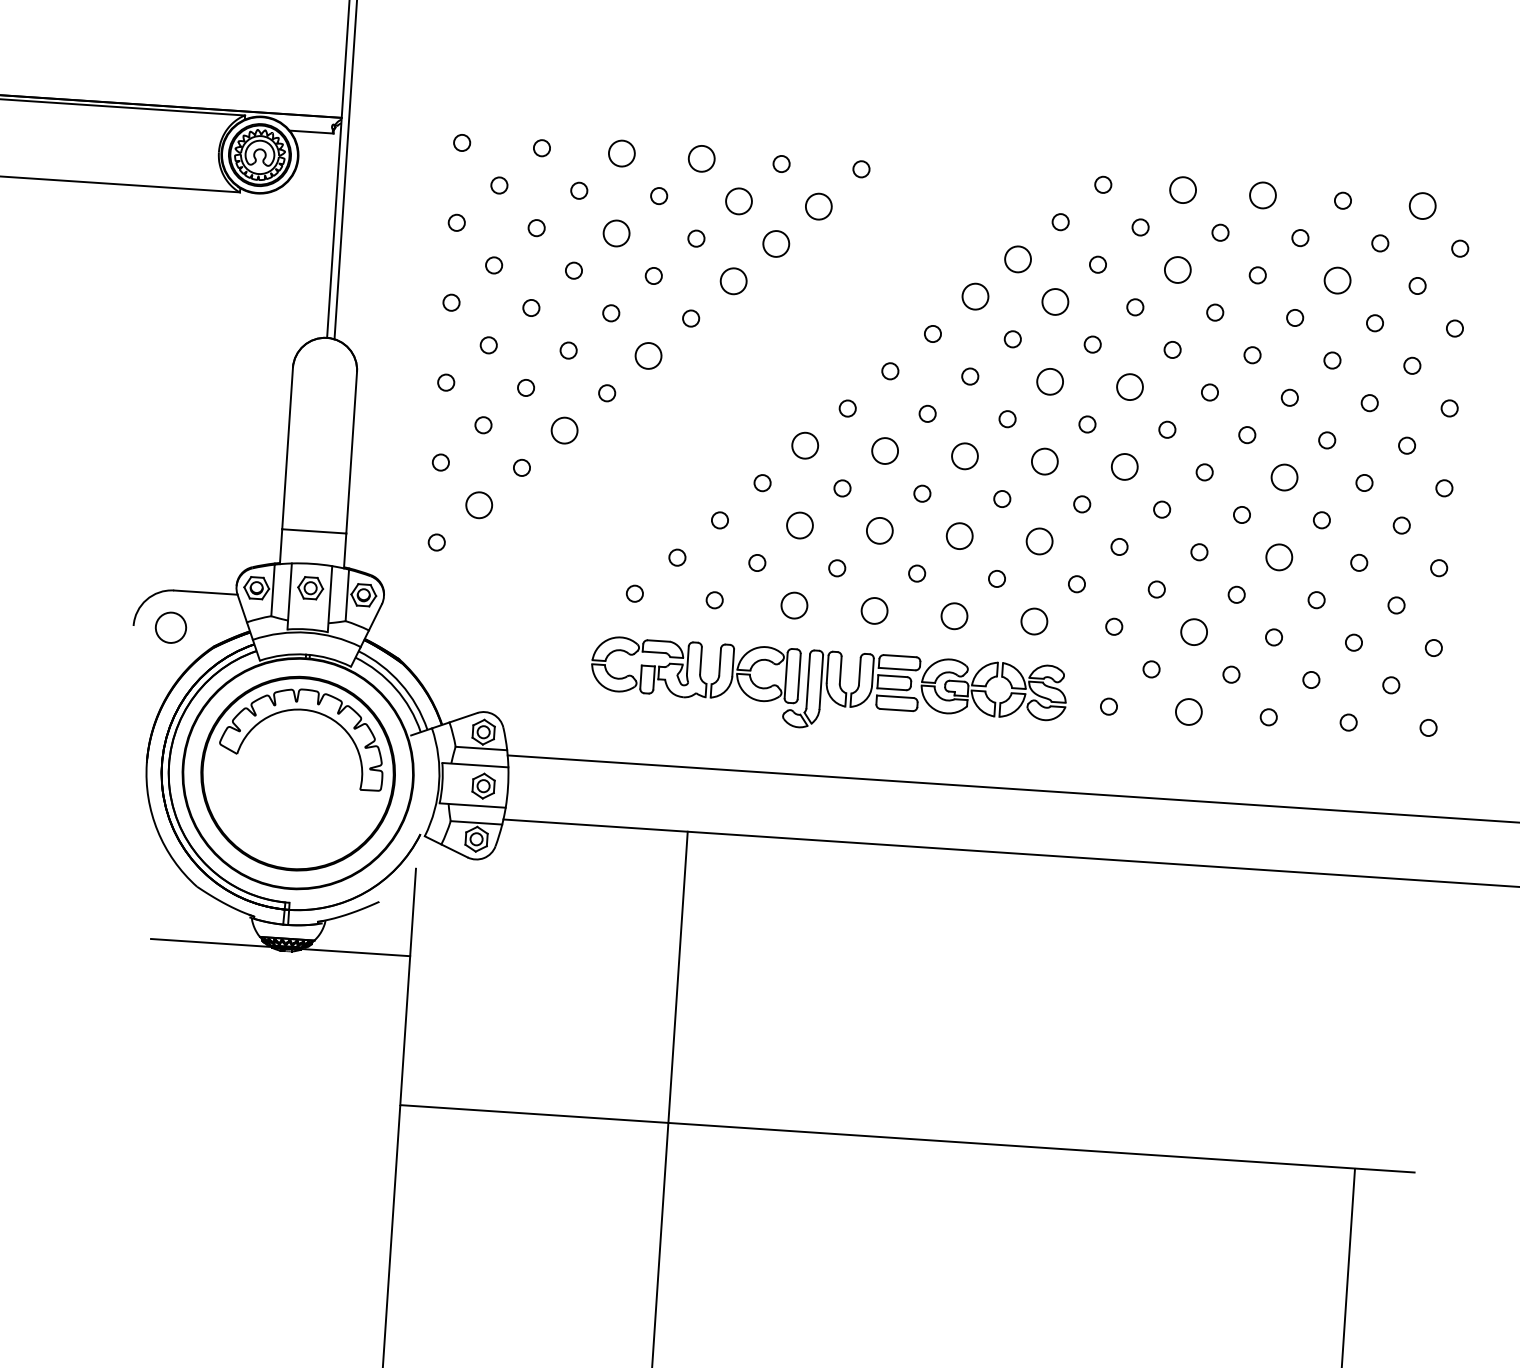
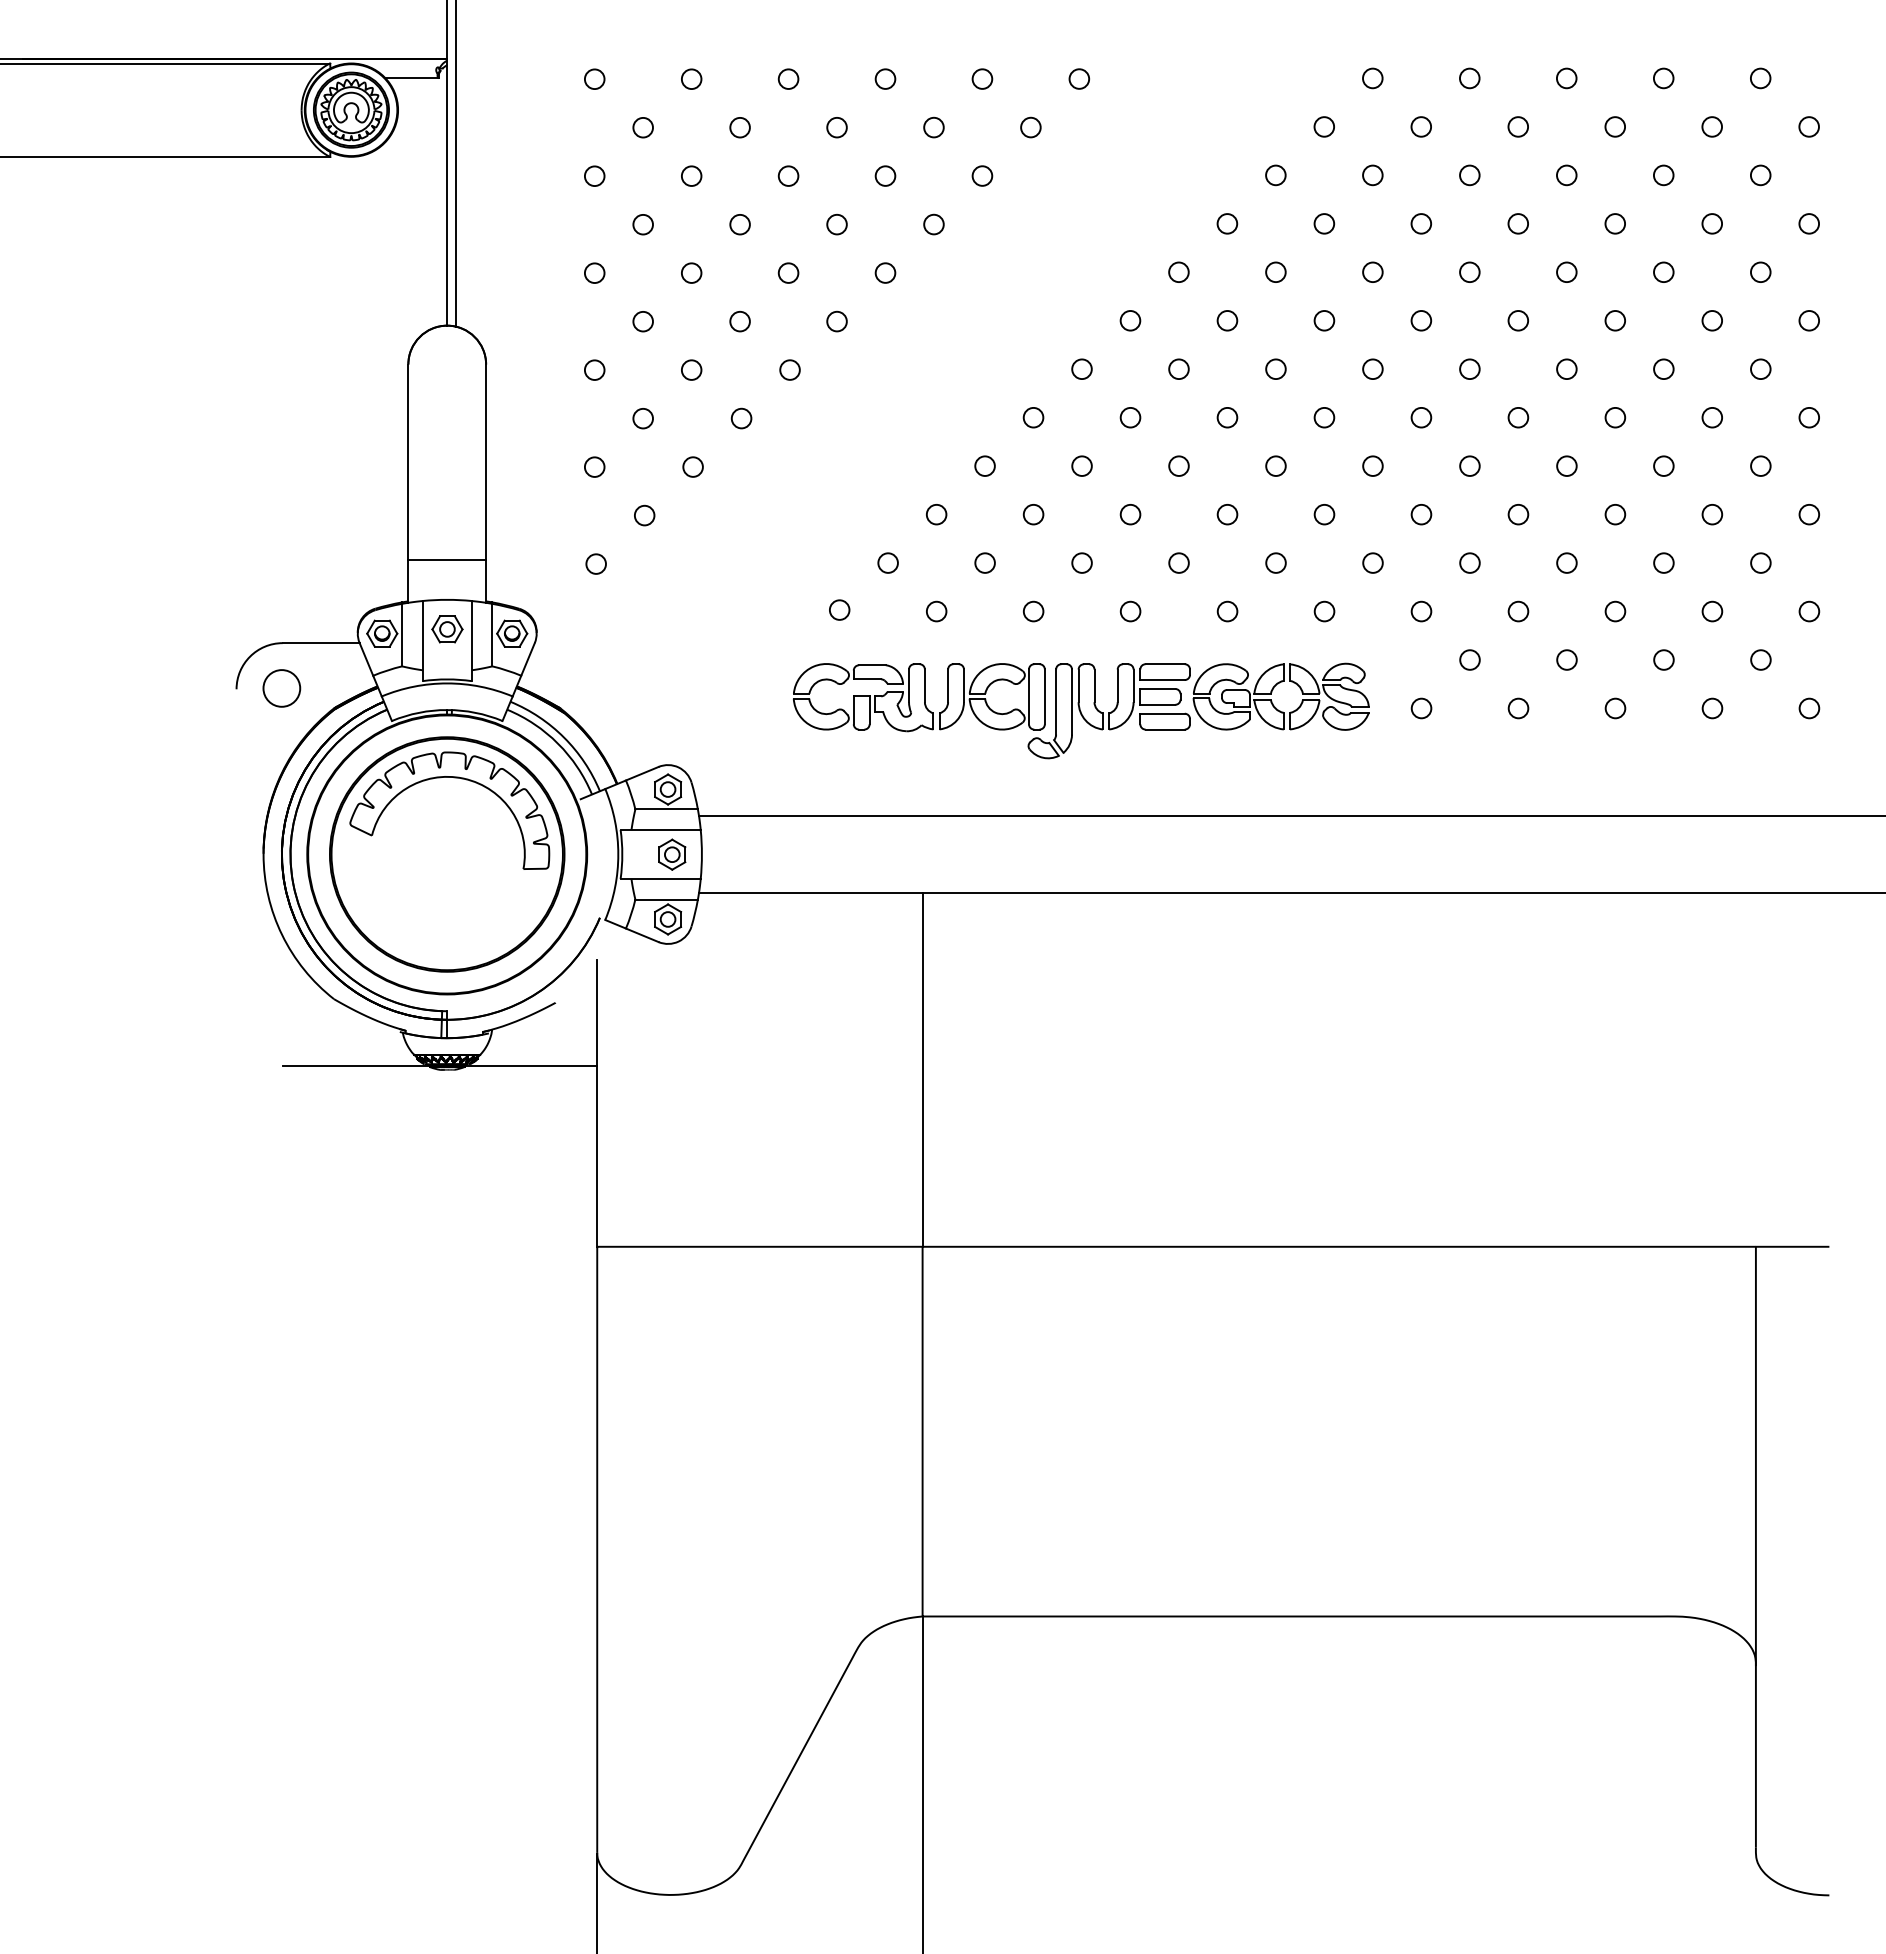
circle: (621, 152) -> (788, 78), size x0.62
circle: (701, 158) -> (885, 78), size x0.62
circle: (1182, 190) -> (1469, 78), size x0.62
circle: (1262, 195) -> (1566, 78), size x0.62
circle: (738, 201) -> (933, 127), size x0.62
circle: (818, 206) -> (1030, 127), size x0.62
circle: (1422, 206) -> (1760, 78), size x0.62
circle: (616, 232) -> (788, 175), size x0.62
circle: (776, 243) -> (982, 175), size x0.62
circle: (1017, 259) -> (1275, 175), size x0.62
circle: (1177, 270) -> (1469, 175), size x0.62
circle: (1337, 280) -> (1663, 175), size x0.62
circle: (733, 281) -> (933, 224), size x0.62
circle: (975, 296) -> (1227, 223), size x0.62
circle: (1055, 301) -> (1324, 223), size x0.62
circle: (648, 355) -> (836, 321), size x0.62
circle: (1050, 381) -> (1324, 320), size x0.62
circle: (1130, 386) -> (1421, 320), size x0.62
circle: (564, 430) -> (741, 418), size x0.62
circle: (805, 445) -> (1033, 417), size x0.62
circle: (885, 450) -> (1130, 417), size x0.62
circle: (965, 456) -> (1227, 417), size x0.62
circle: (1044, 461) -> (1324, 417), size x0.62
circle: (1124, 466) -> (1421, 417), size x0.62
circle: (1284, 477) -> (1615, 417), size x0.62
circle: (479, 505) -> (644, 515), size x0.62
circle: (799, 525) -> (1033, 514), size x0.62
circle: (879, 530) -> (1130, 514), size x0.62
circle: (959, 536) -> (1227, 514), size x0.62
circle: (1039, 541) -> (1324, 514), size x0.62
circle: (1279, 557) -> (1615, 514), size x0.62
circle: (794, 605) -> (1033, 611), size x0.62
circle: (874, 610) -> (1130, 611), size x0.62
circle: (954, 616) -> (1227, 611), size x0.62
circle: (1034, 621) -> (1324, 611), size x0.62
circle: (1194, 632) -> (1518, 611), size x0.62
circle: (1188, 711) -> (1518, 708), size x0.62

